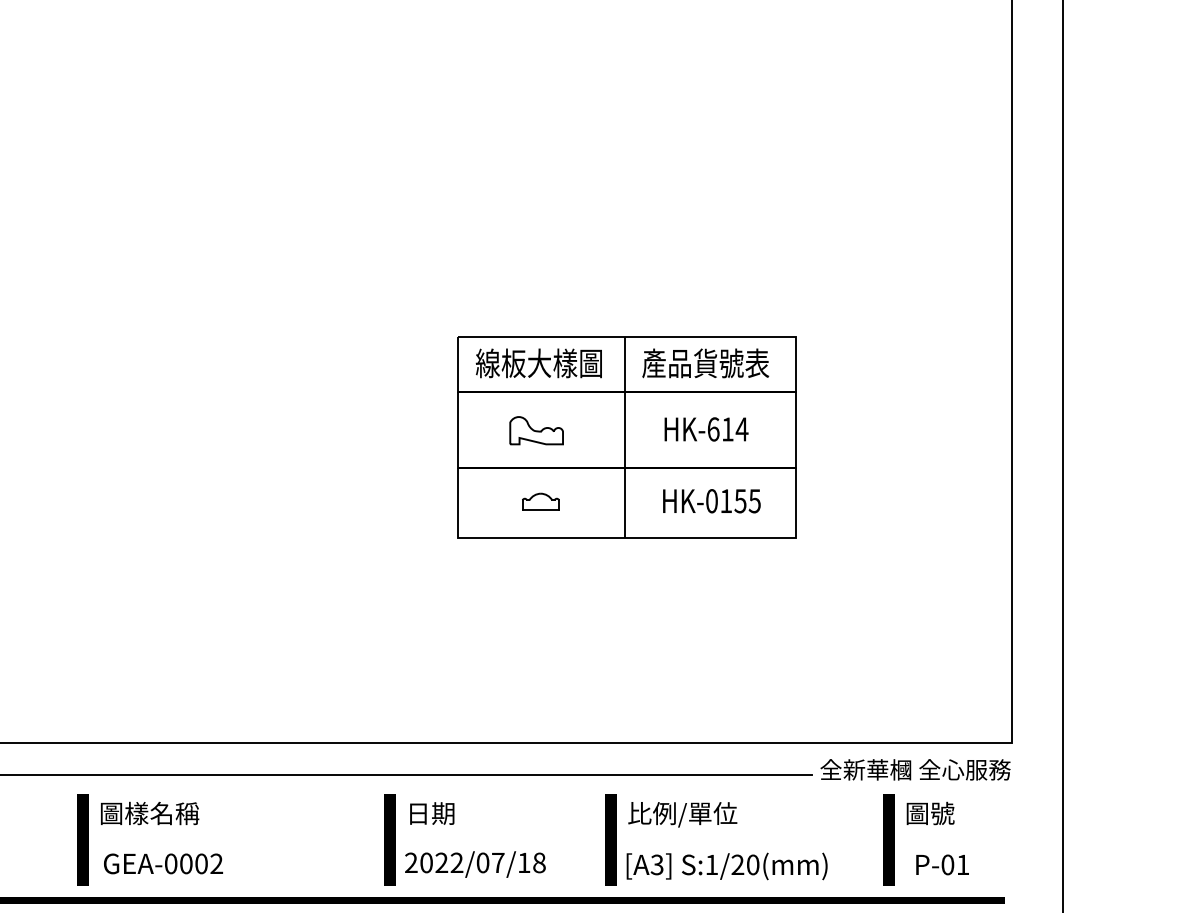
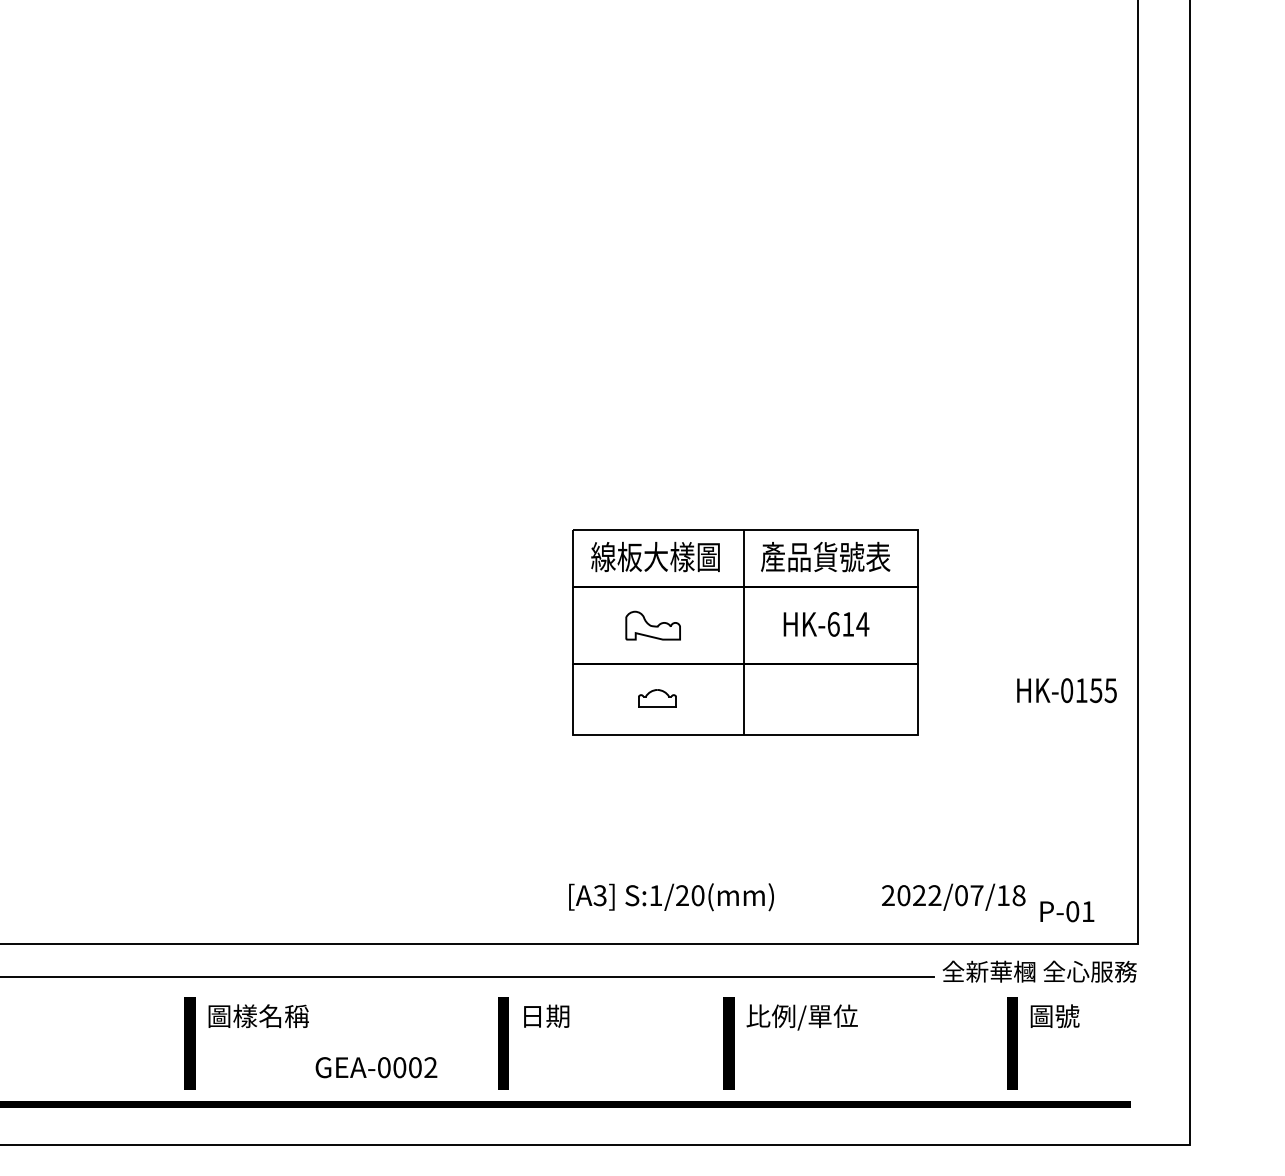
text: (711, 501) -> (1066, 690), moved
text: (163, 863) -> (376, 1067), moved
text: (475, 863) -> (953, 896), moved
text: (942, 864) -> (1067, 911), moved
text: (727, 866) -> (671, 897), moved

